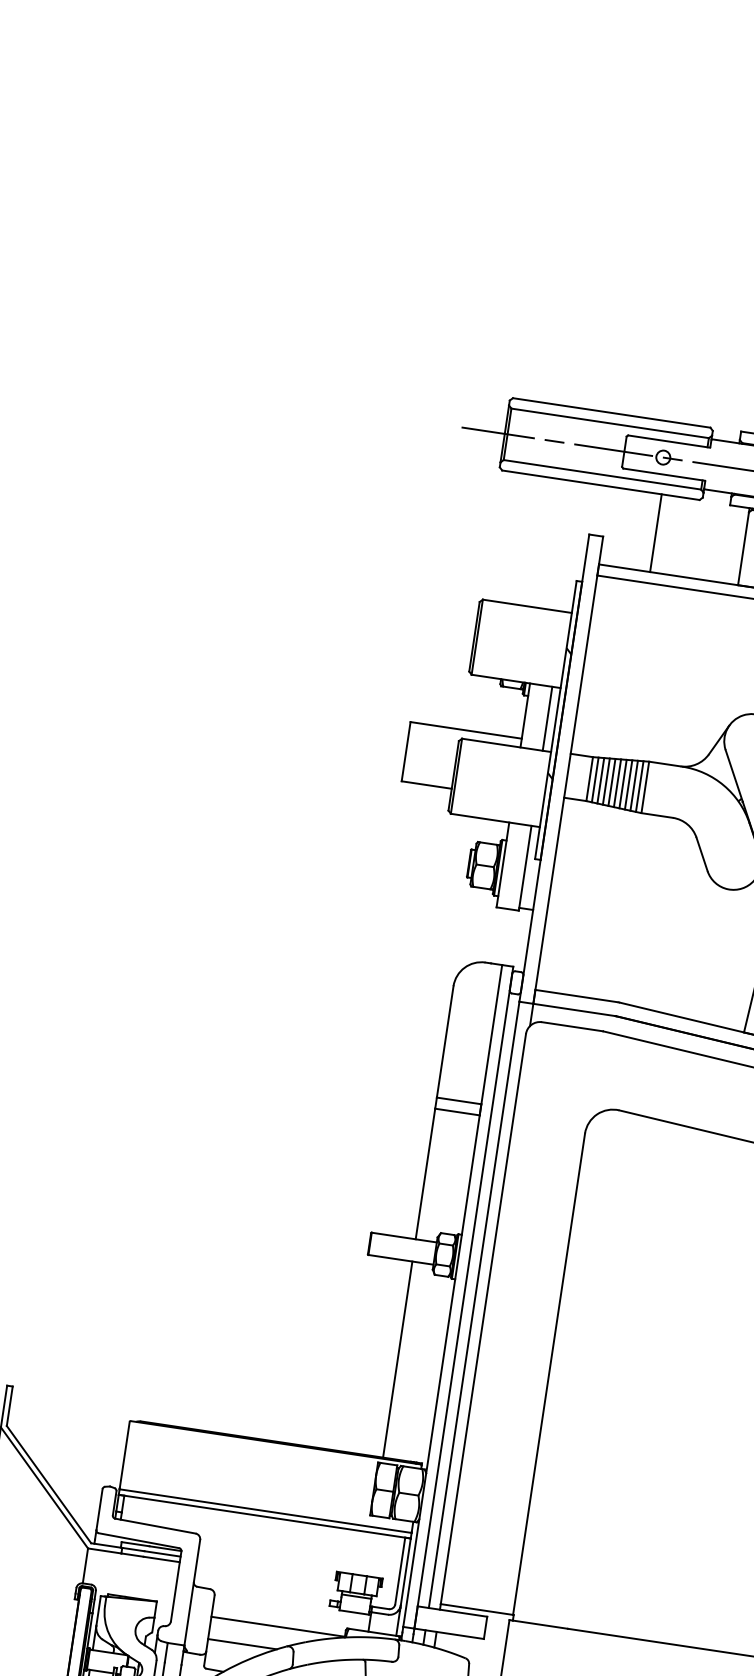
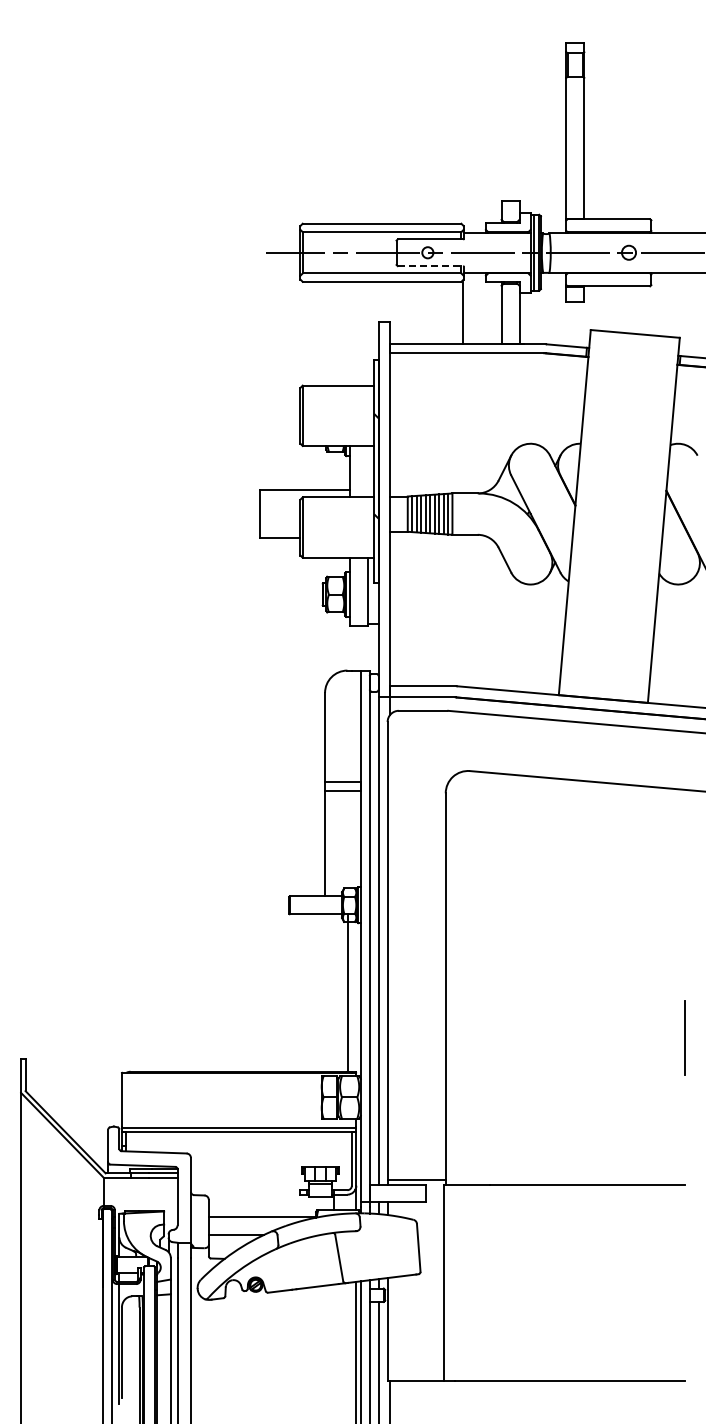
line: (664, 475) -> (430, 266), solid -> dashed
line: (655, 532) -> (462, 312), moved
line: (547, 718) -> (367, 471), removed
line: (398, 1359) -> (348, 992), moved

